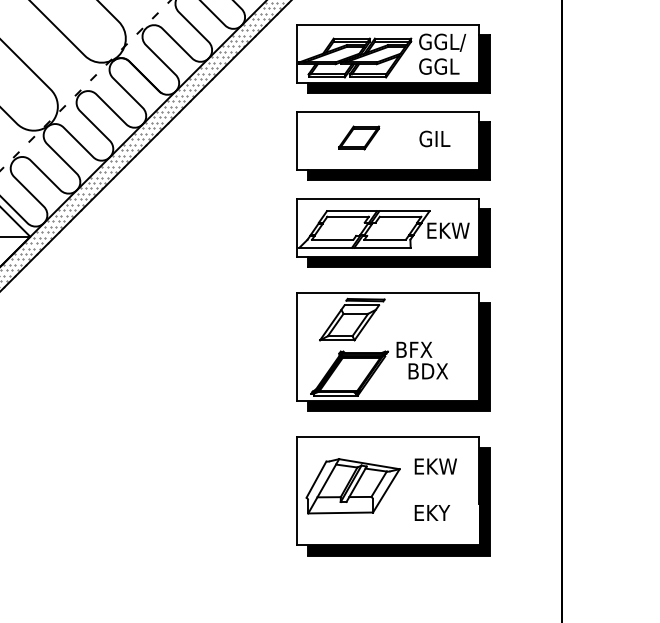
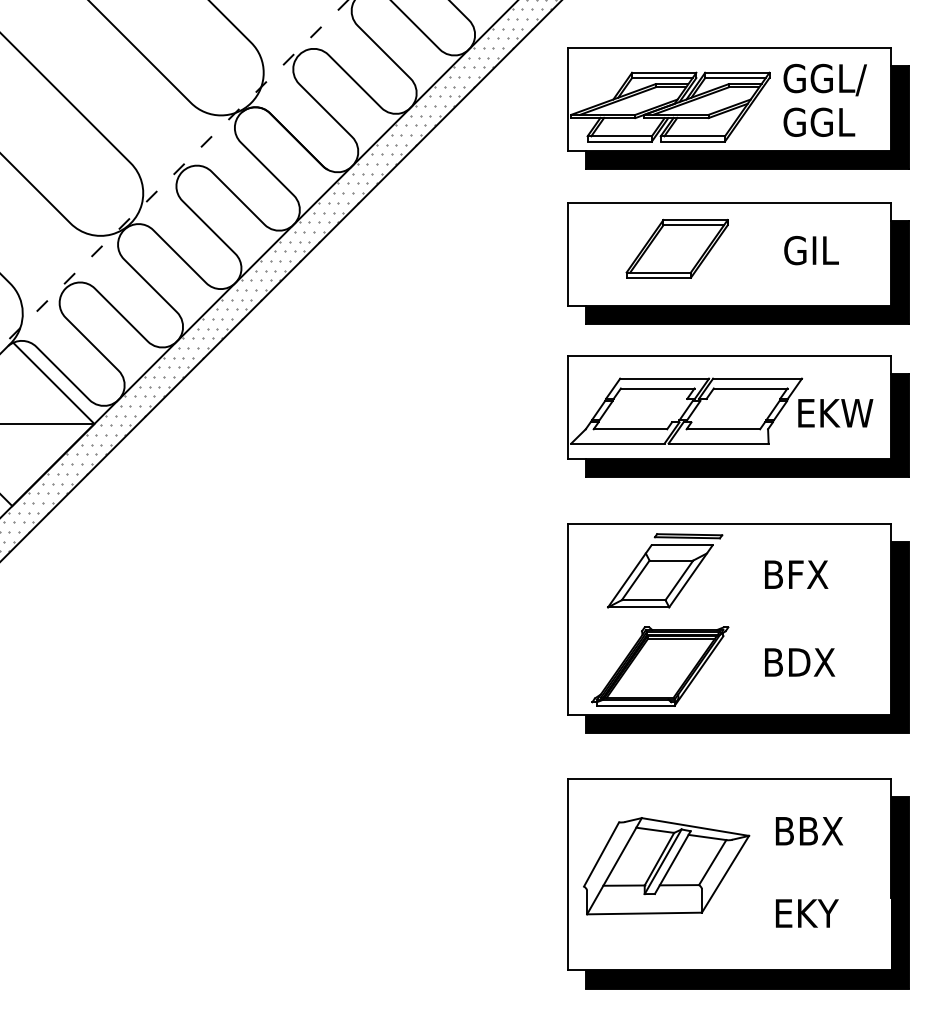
part: (358, 137) -> (676, 247), size x1.43
text: (414, 349) -> (796, 574), moved
text: (438, 466) -> (817, 831), EKW -> BBX

